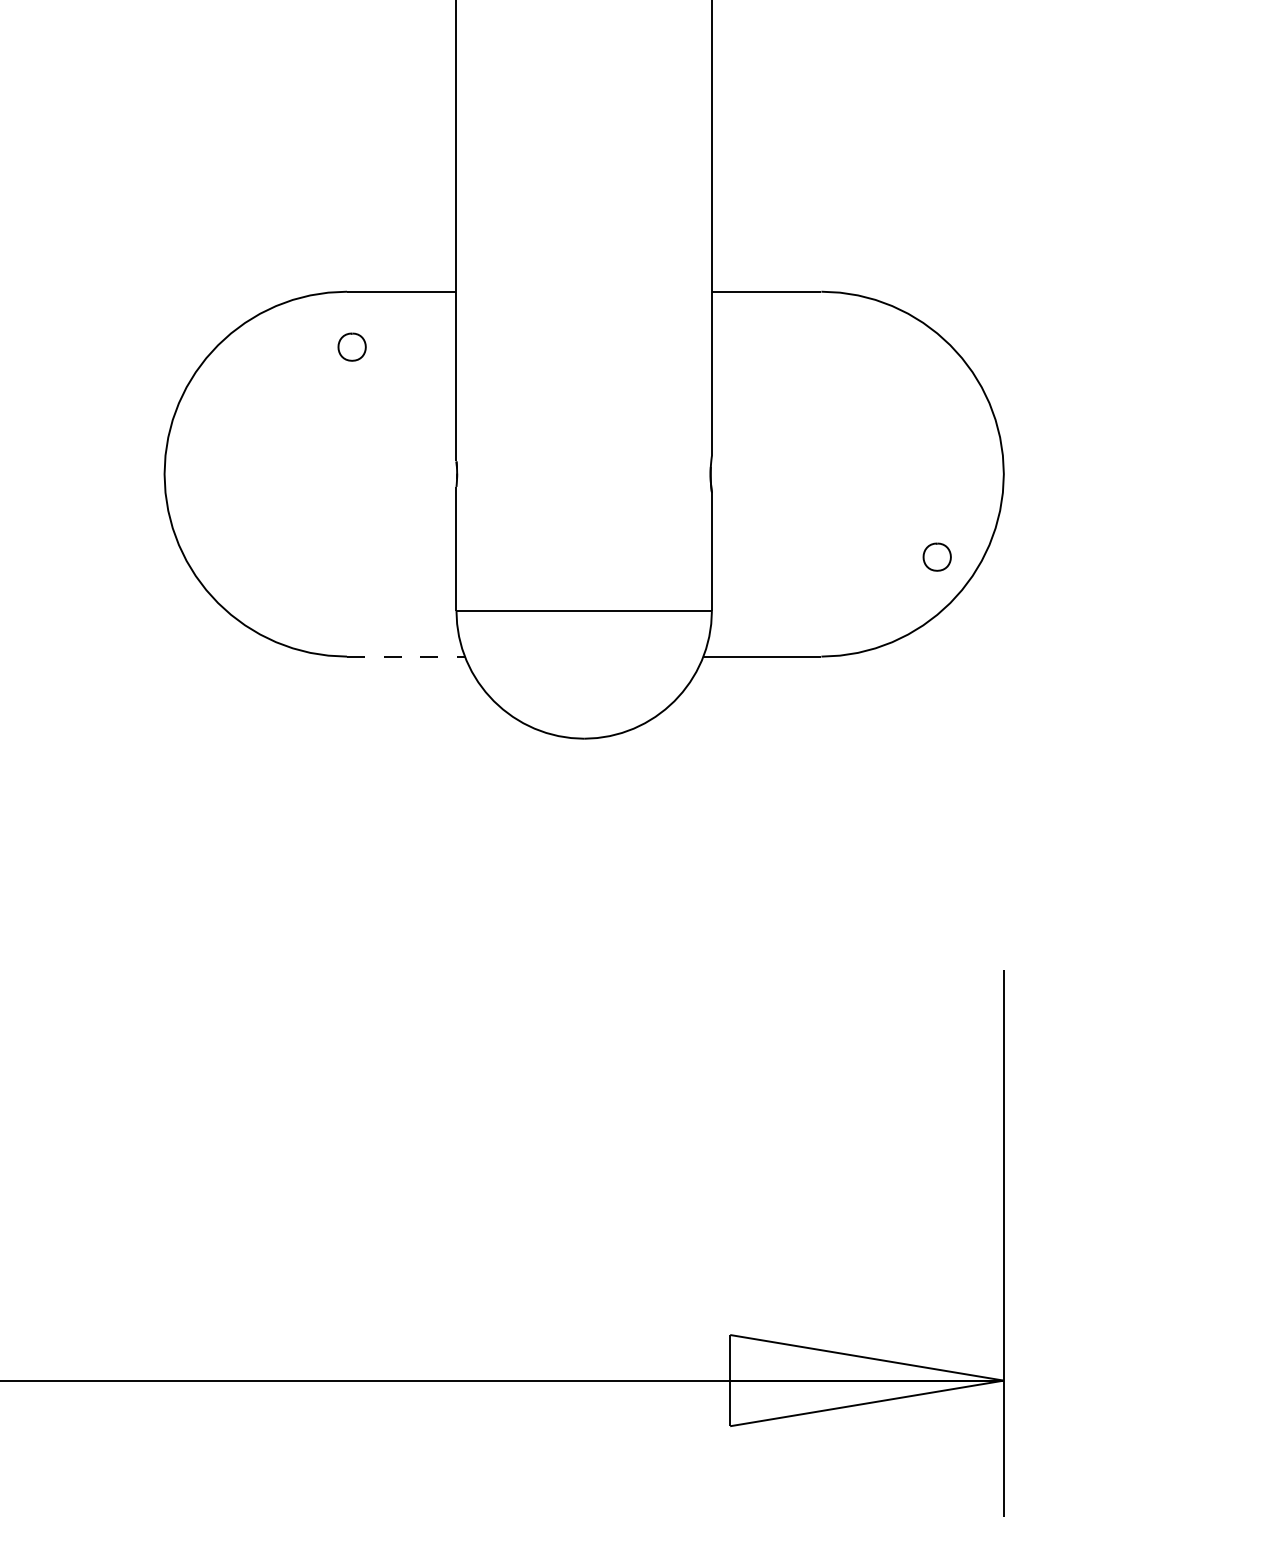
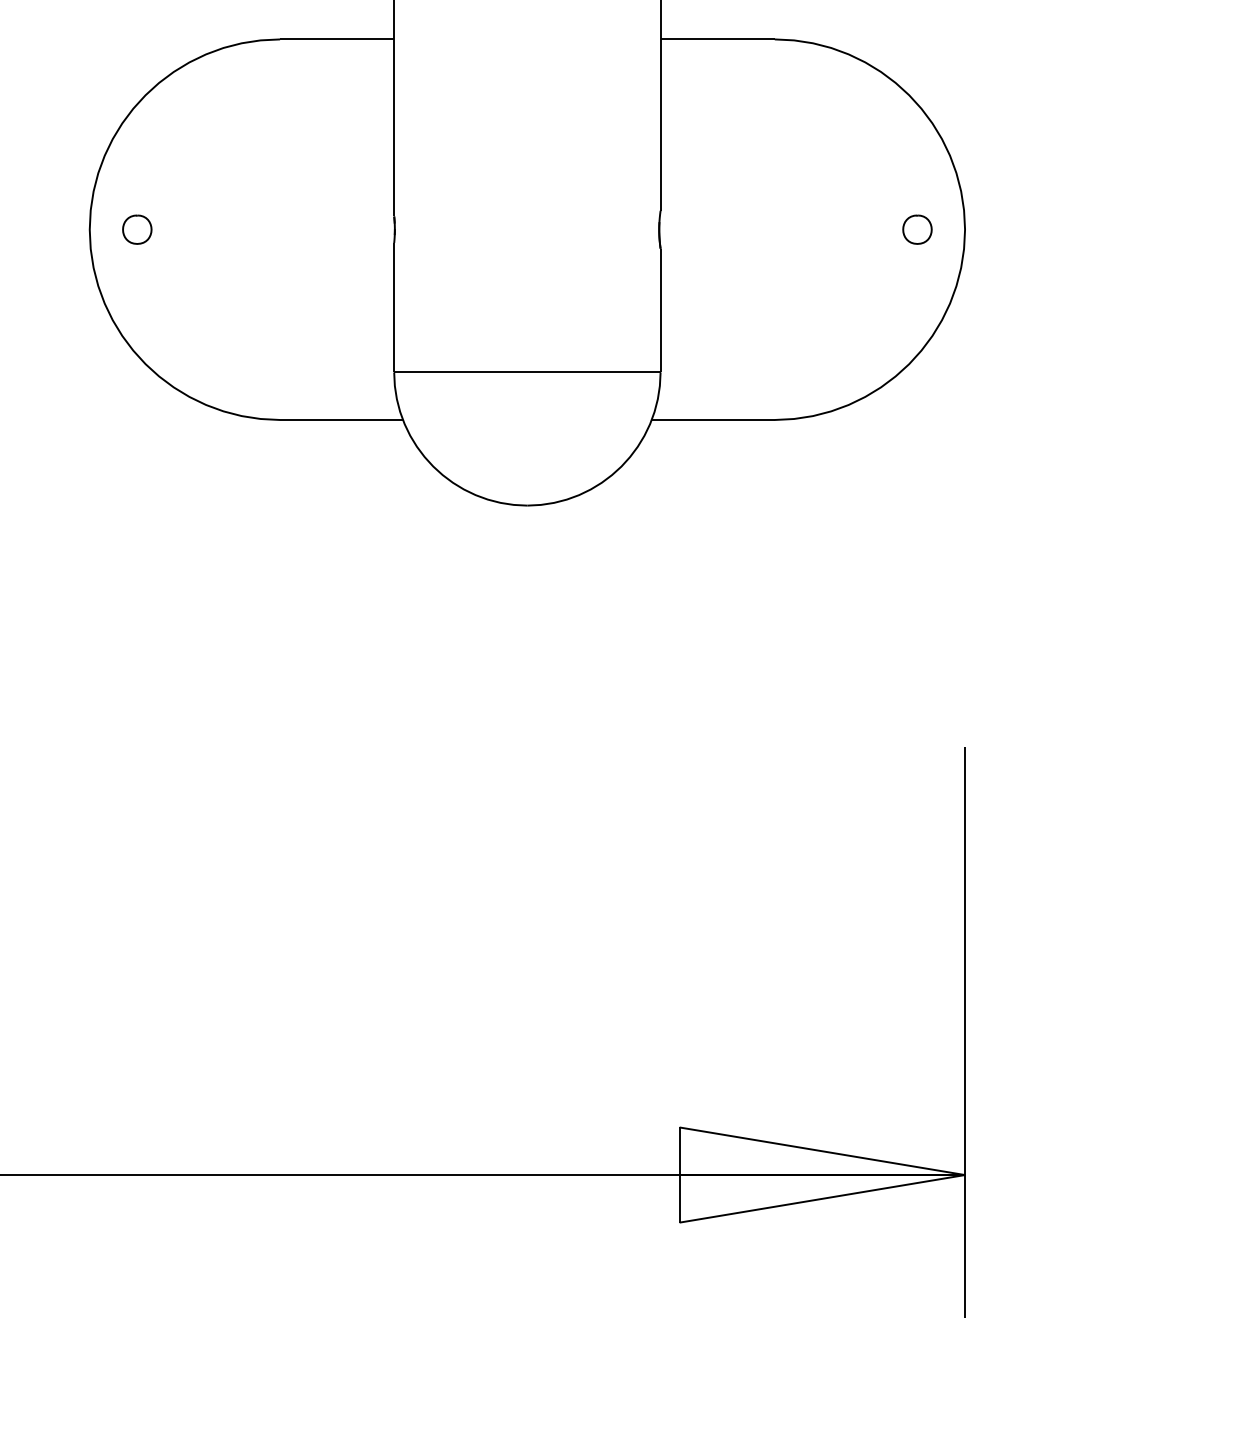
part: (351, 346) -> (136, 229), moved
part: (936, 556) -> (916, 229), moved
line: (405, 656) -> (341, 419), dashed -> solid

